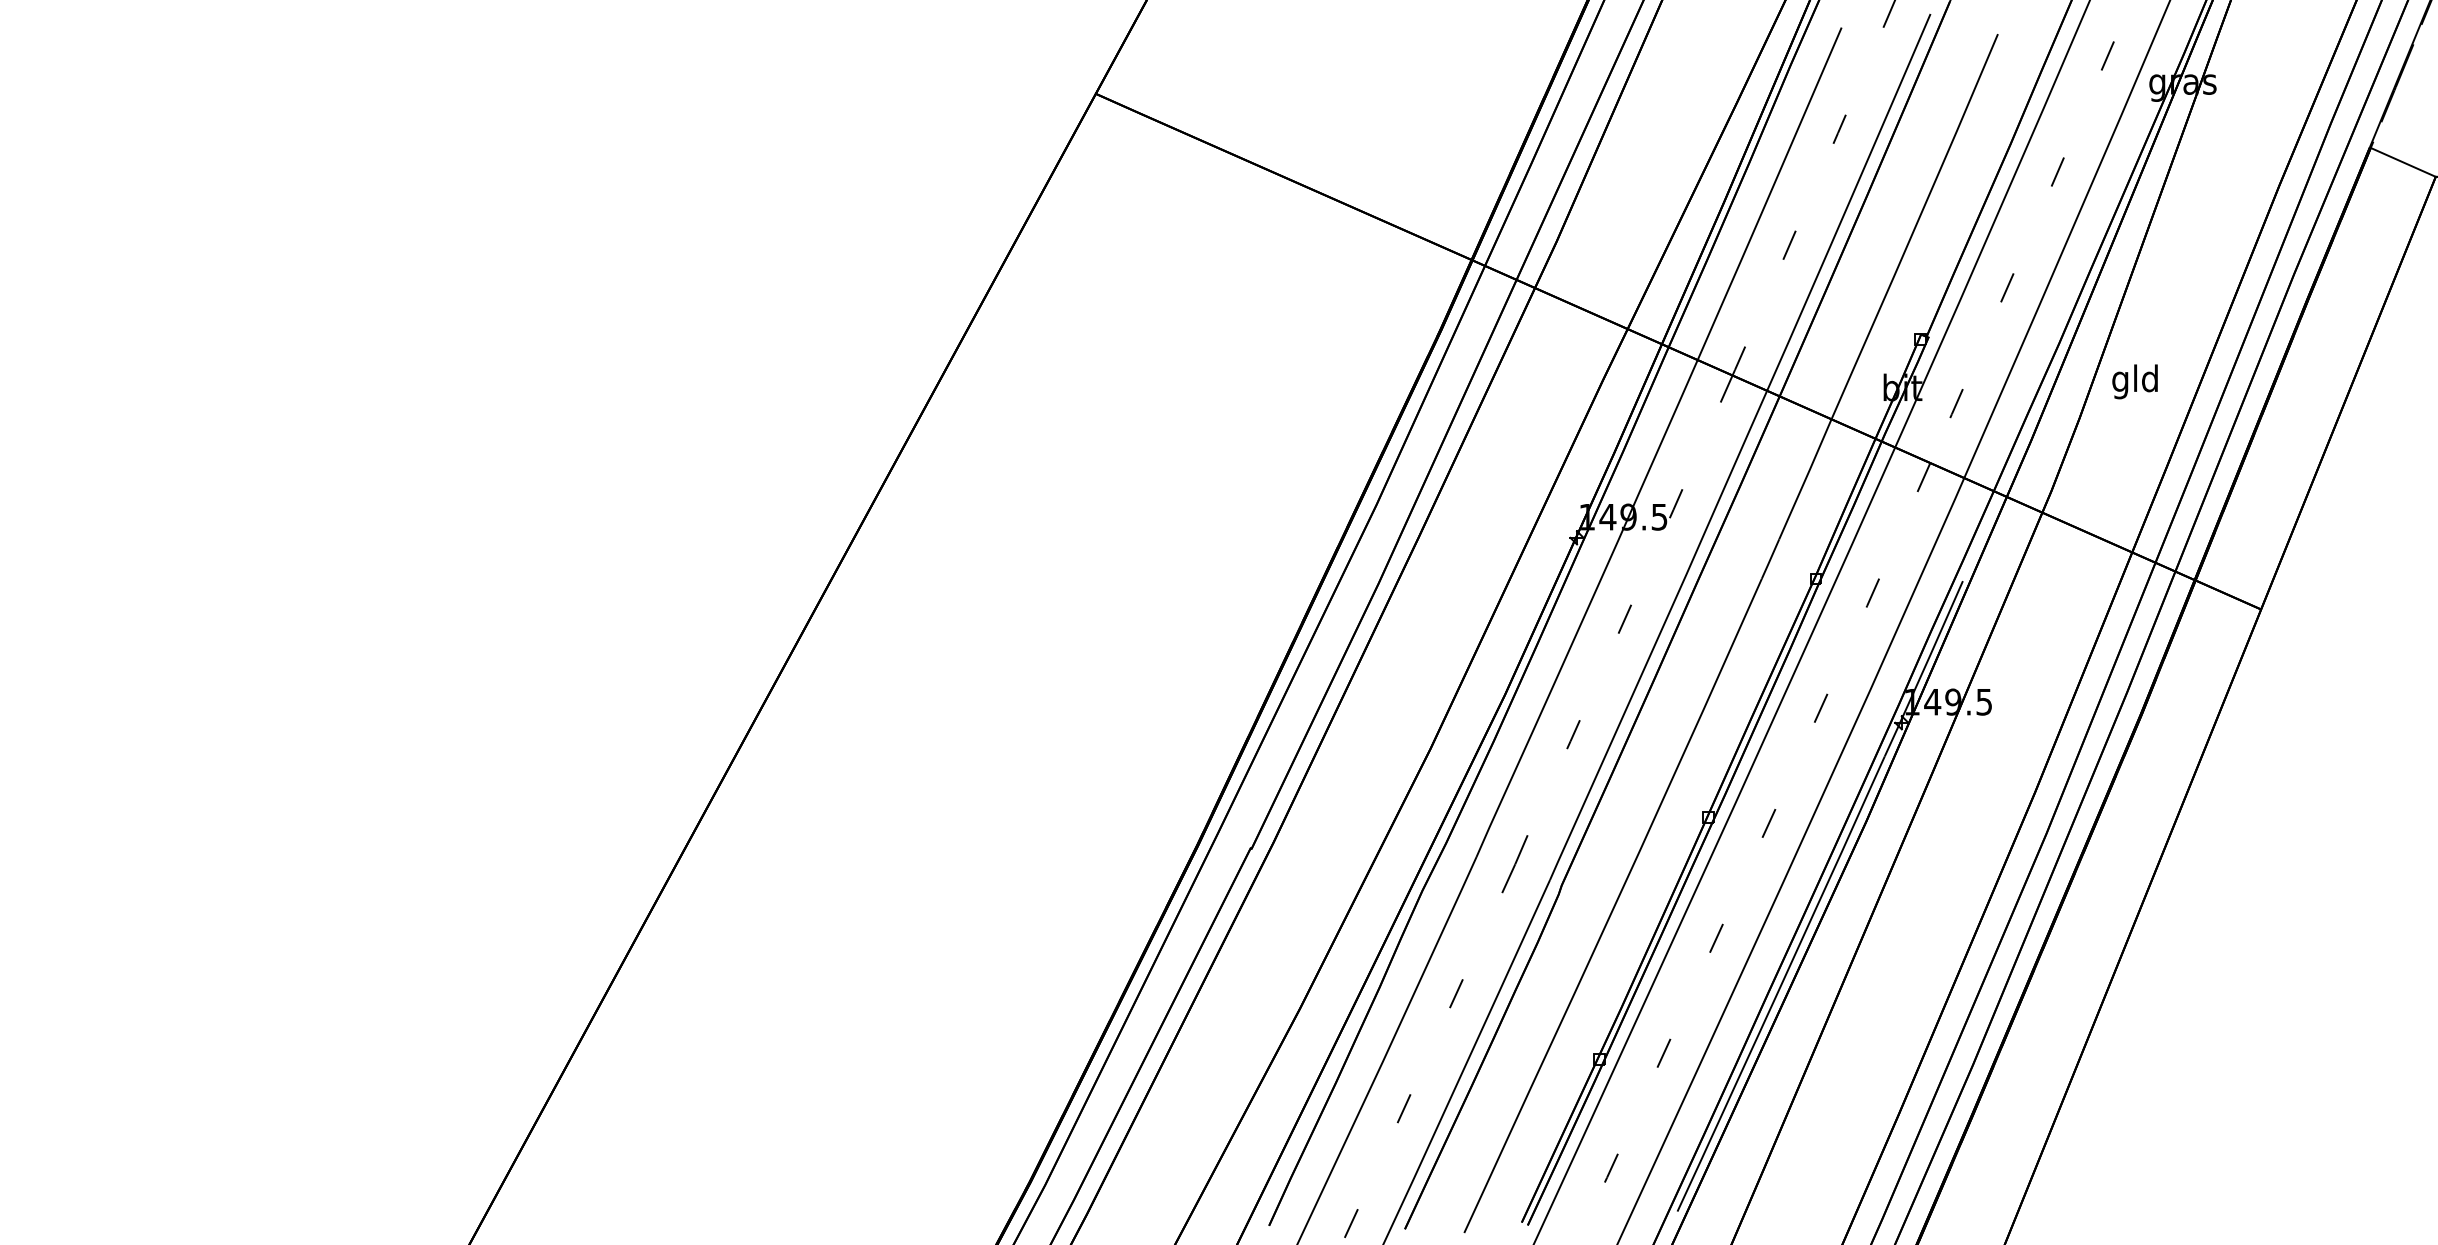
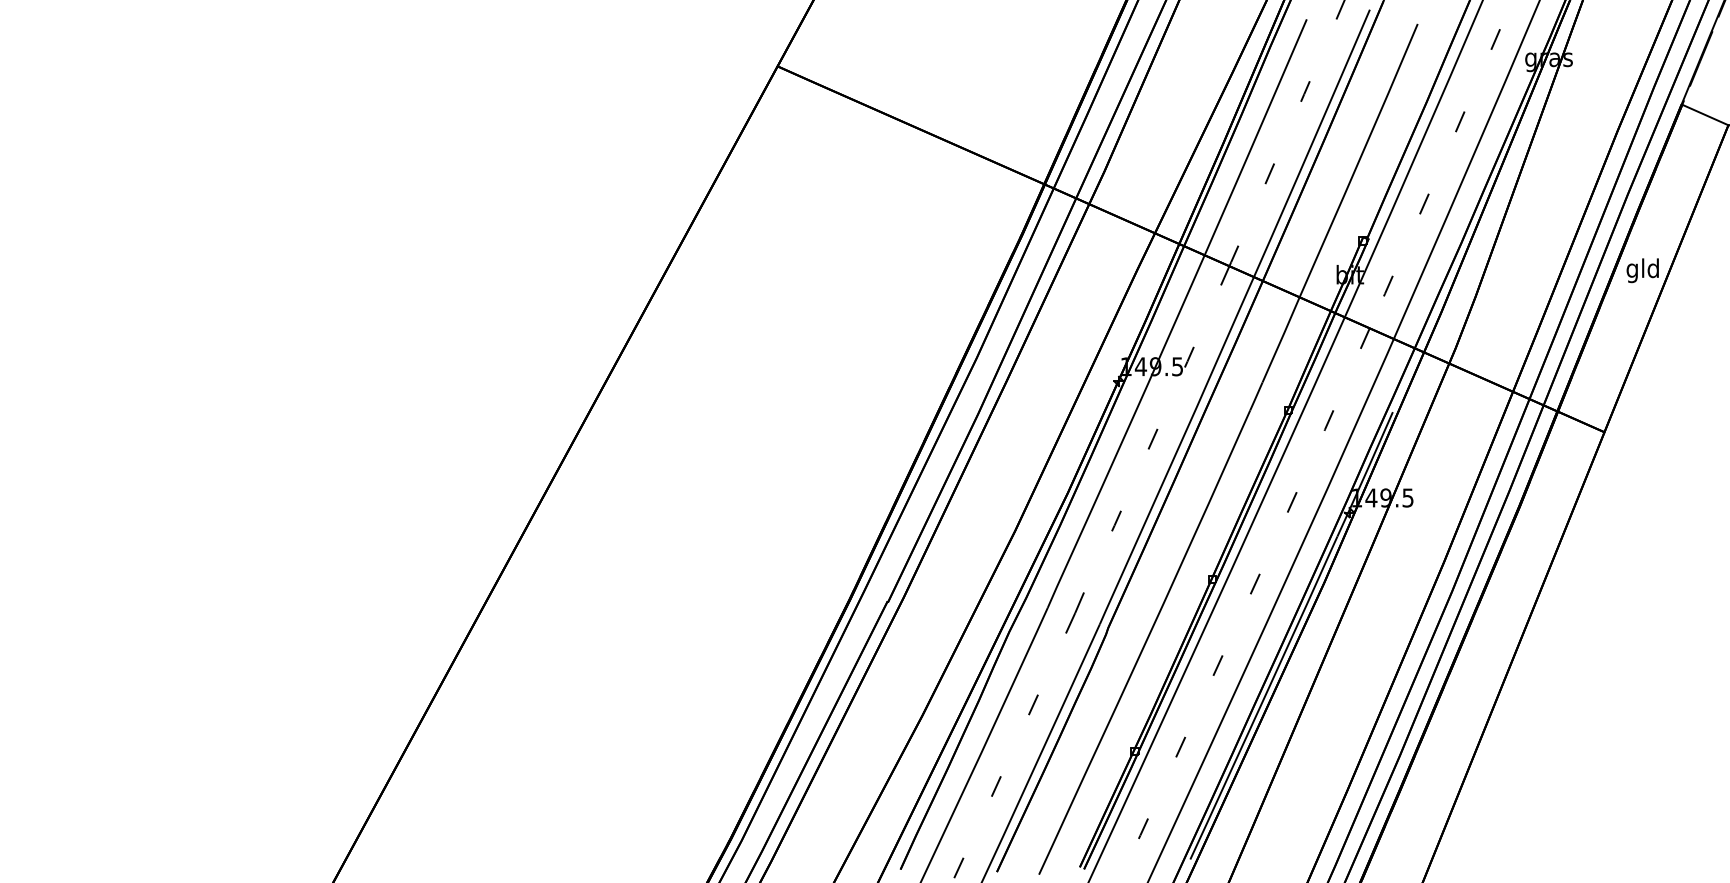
text: (2134, 381) -> (1642, 270), moved

